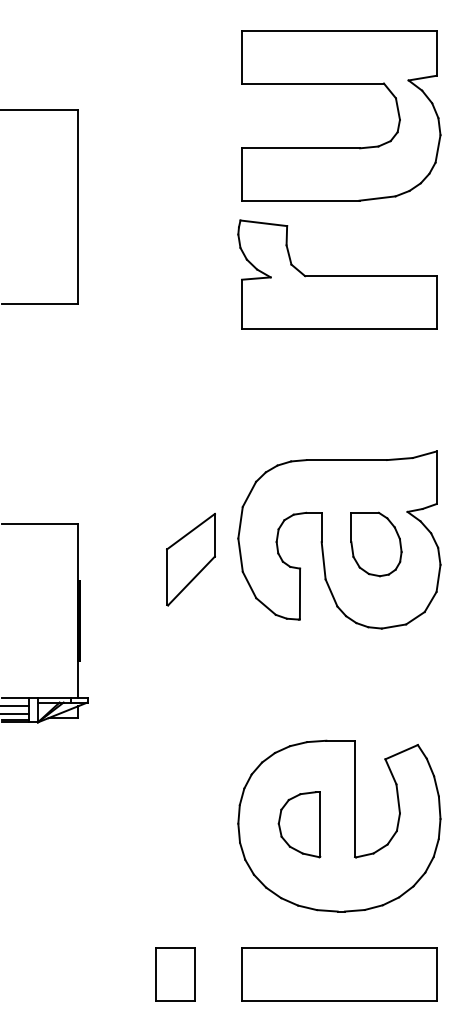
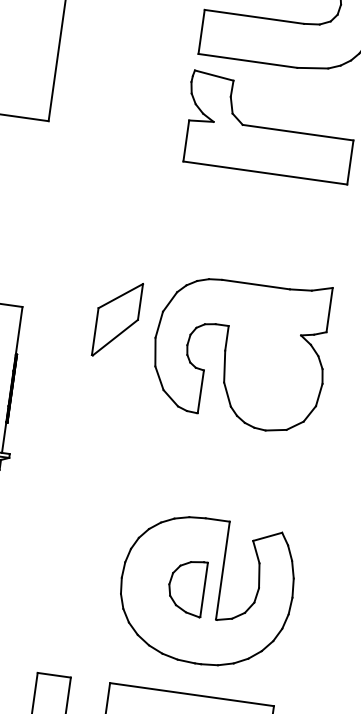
part: (376, 544) -> (271, 359), removed
part: (190, 559) -> (117, 319), moved
part: (299, 824) -> (186, 587), moved

